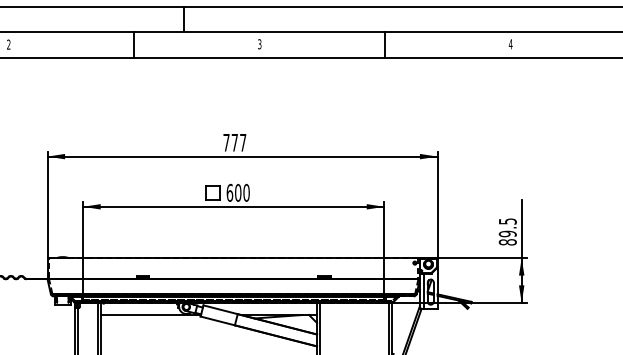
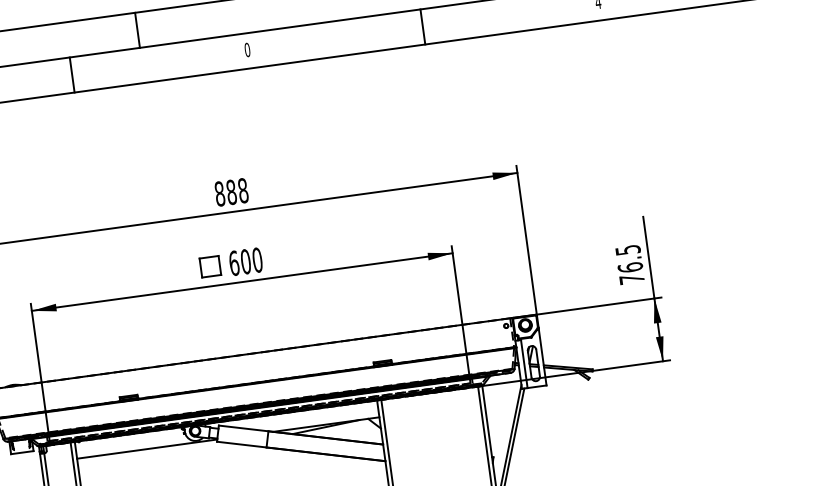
text: (259, 44) -> (247, 50), 3 -> 0
text: (234, 142) -> (231, 192), 777 -> 888
text: (507, 237) -> (630, 272), 89.5 -> 76.5

